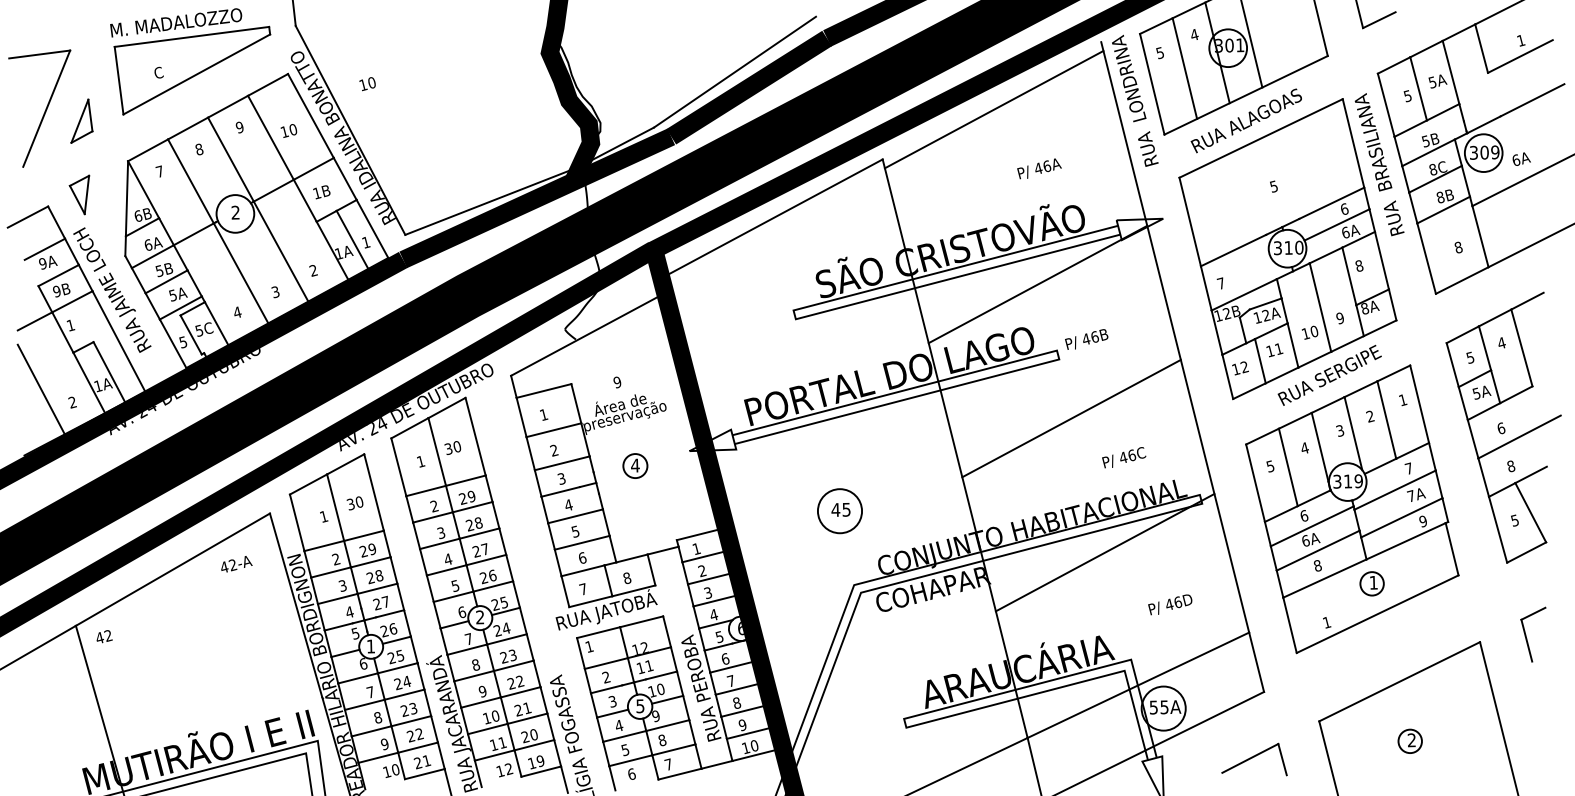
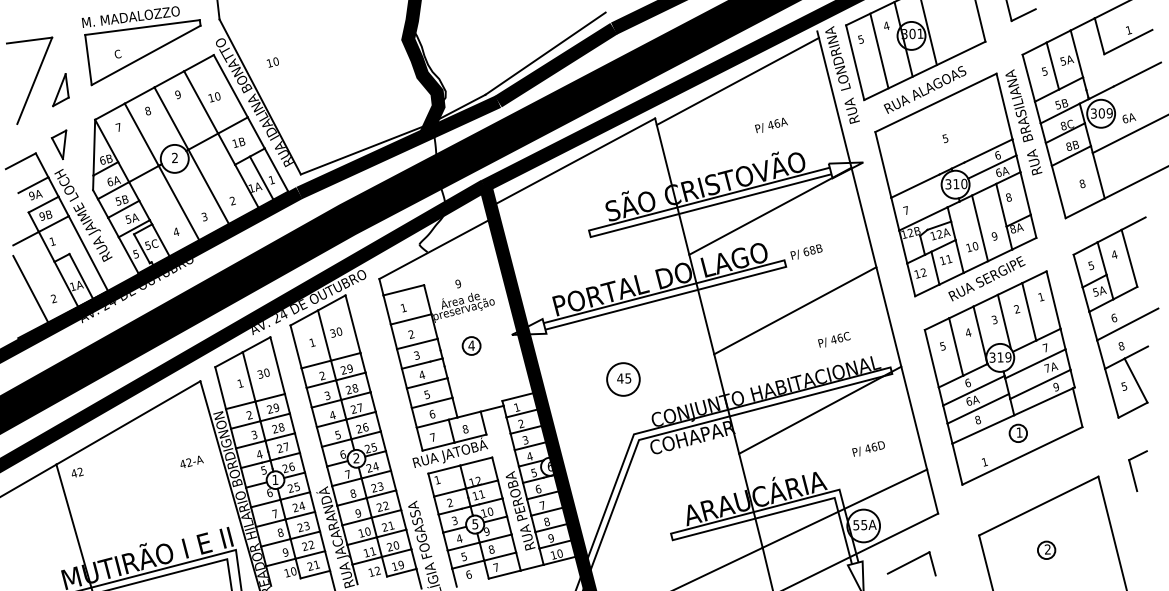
text: (1090, 337) -> (809, 250), 46B -> 68B
text: (236, 564) -> (191, 462), moved
part: (1254, 759) -> (911, 563), moved

